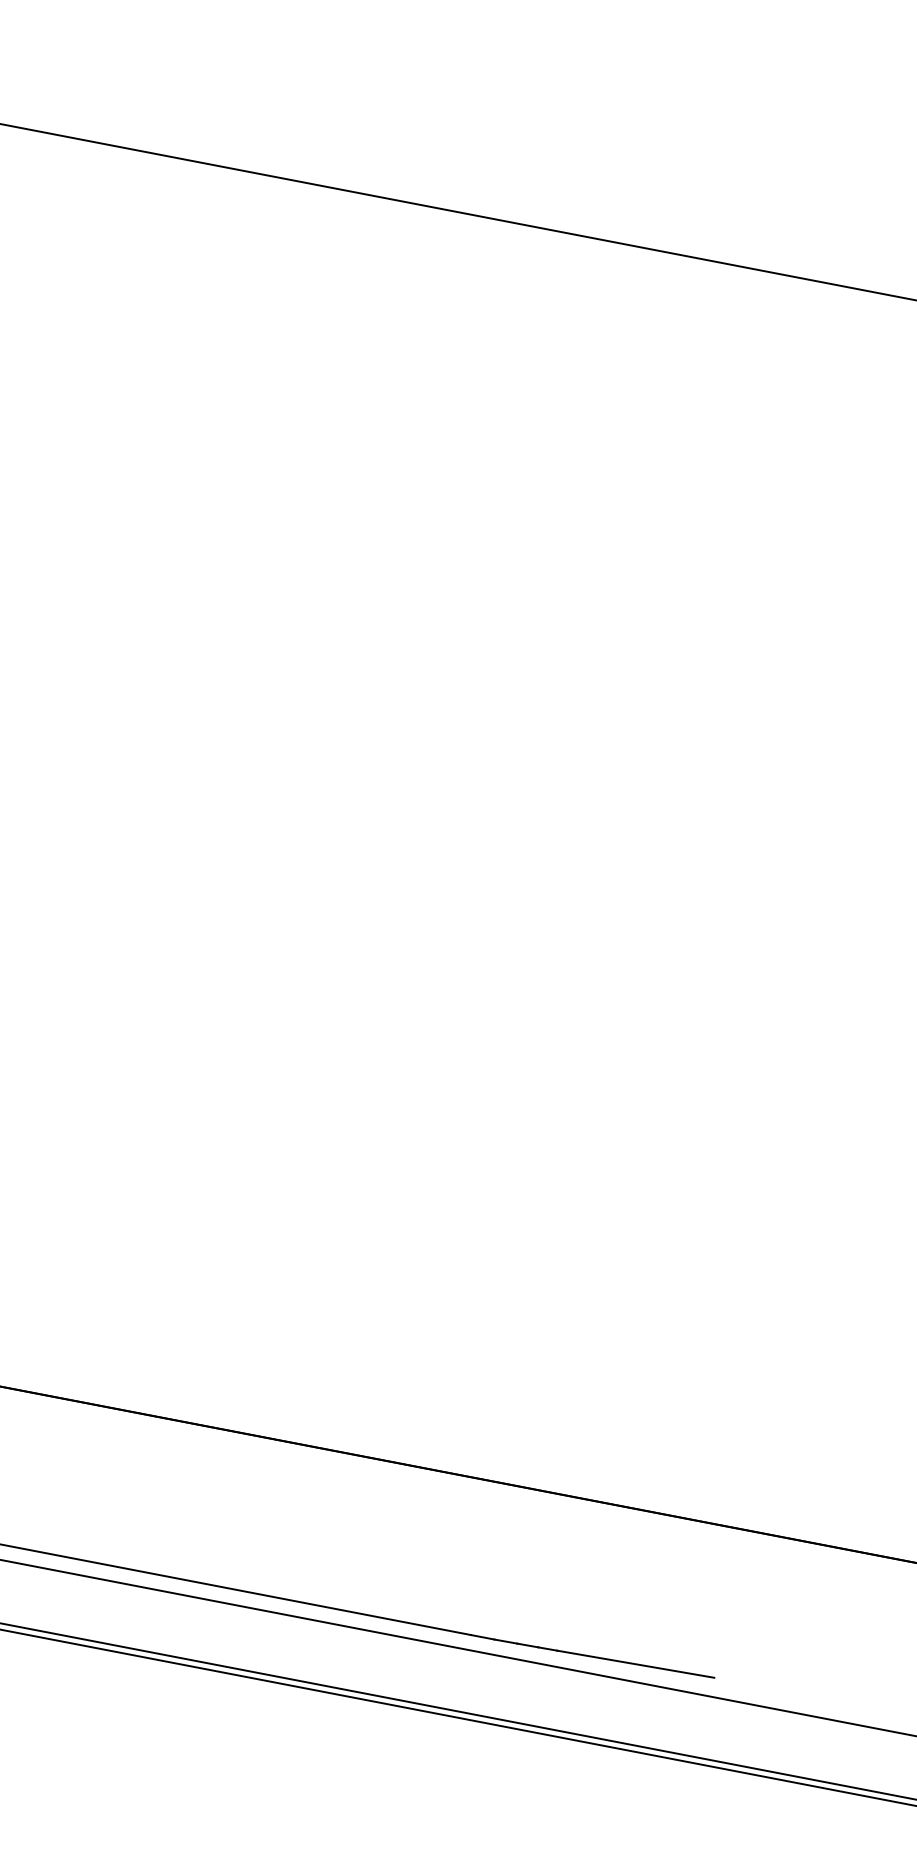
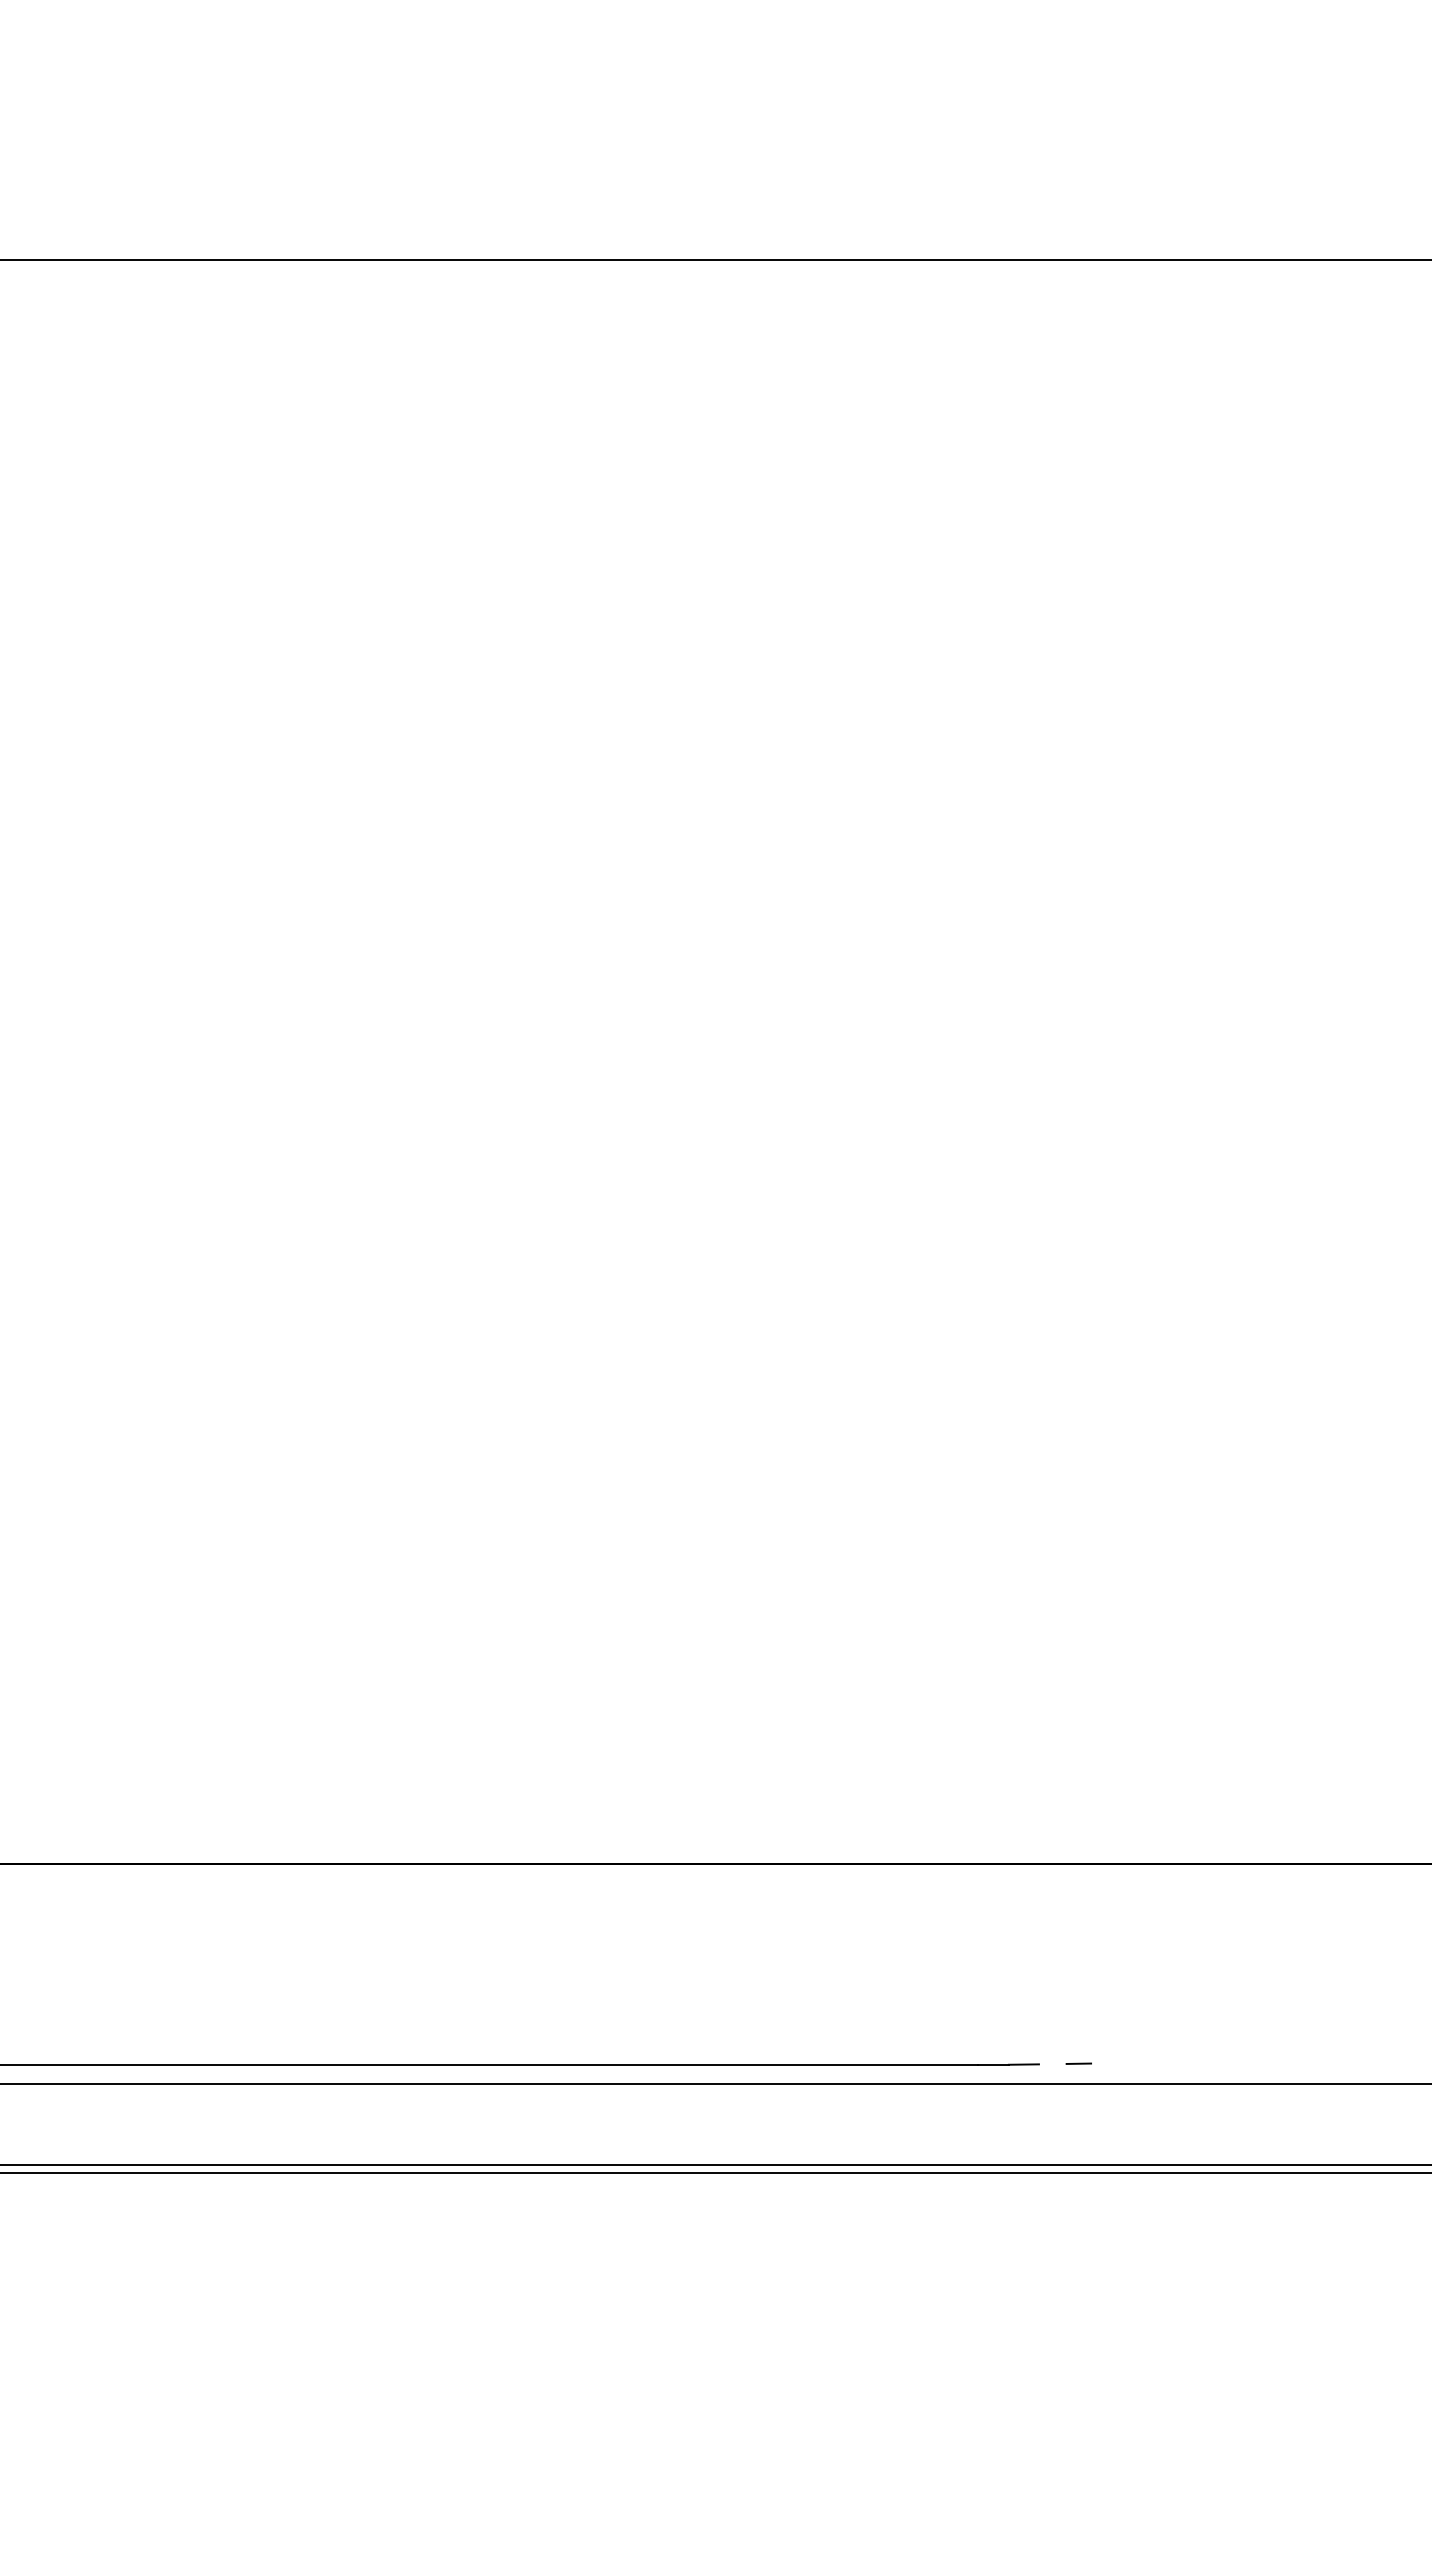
line: (527, 1644) -> (1052, 2063), removed
line: (635, 1664) -> (1194, 2061), removed

